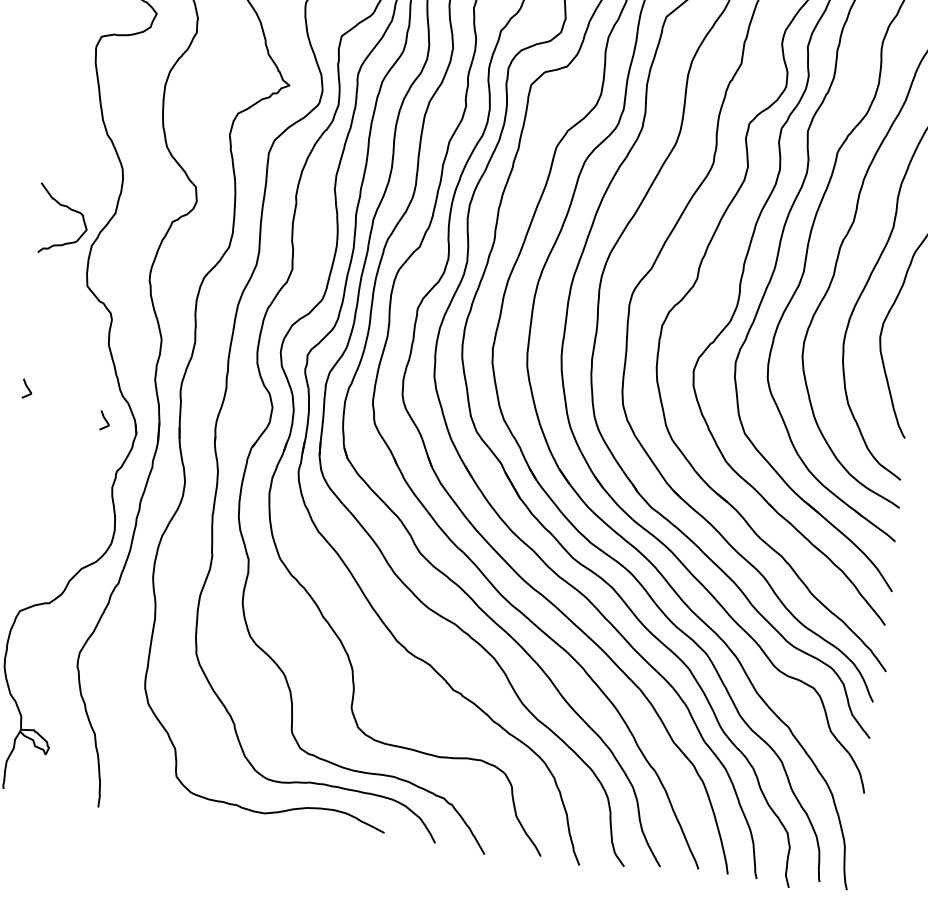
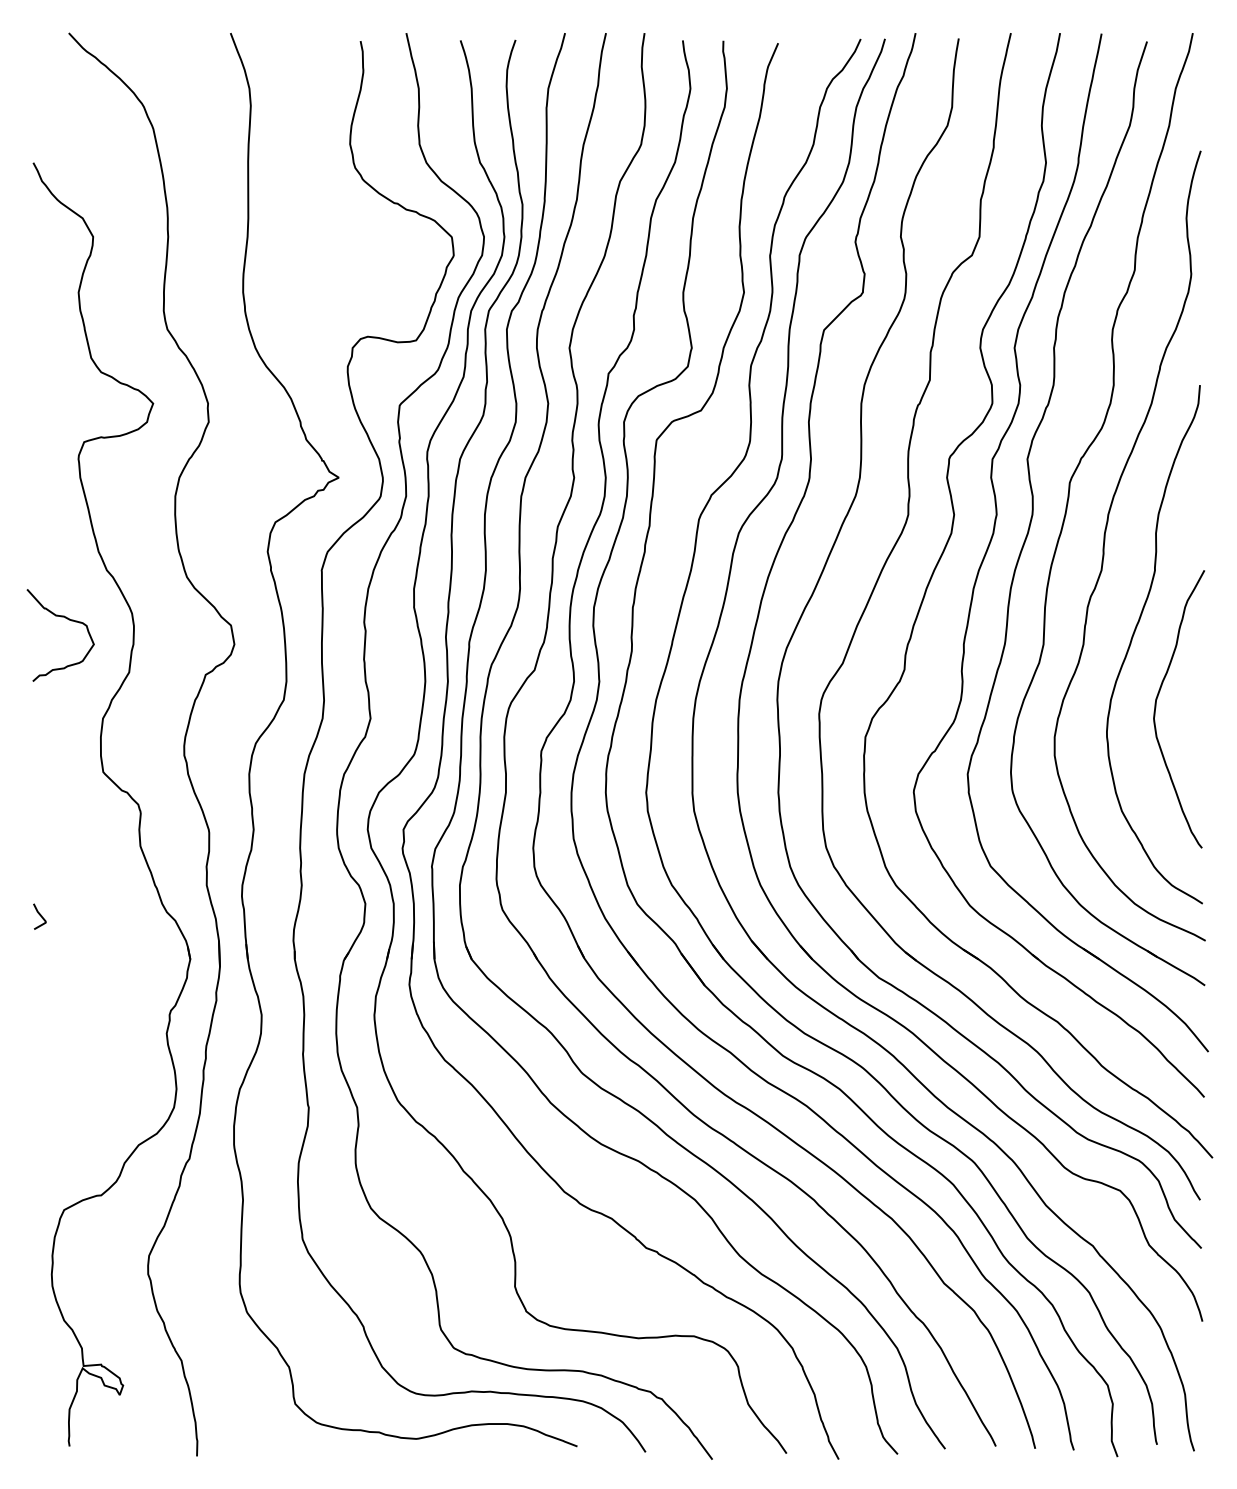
curve: (69, 208) -> (67, 619), moved
curve: (104, 419) -> (146, 945), removed

